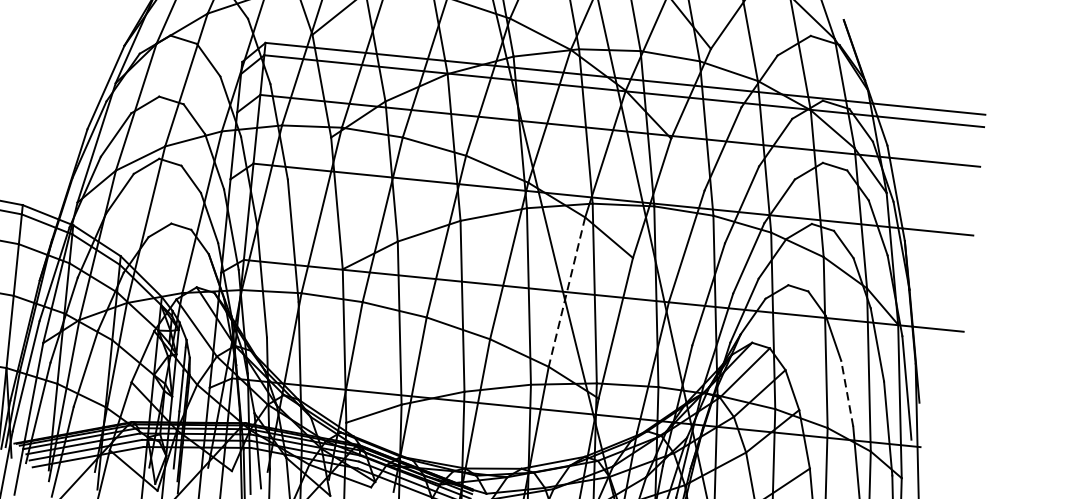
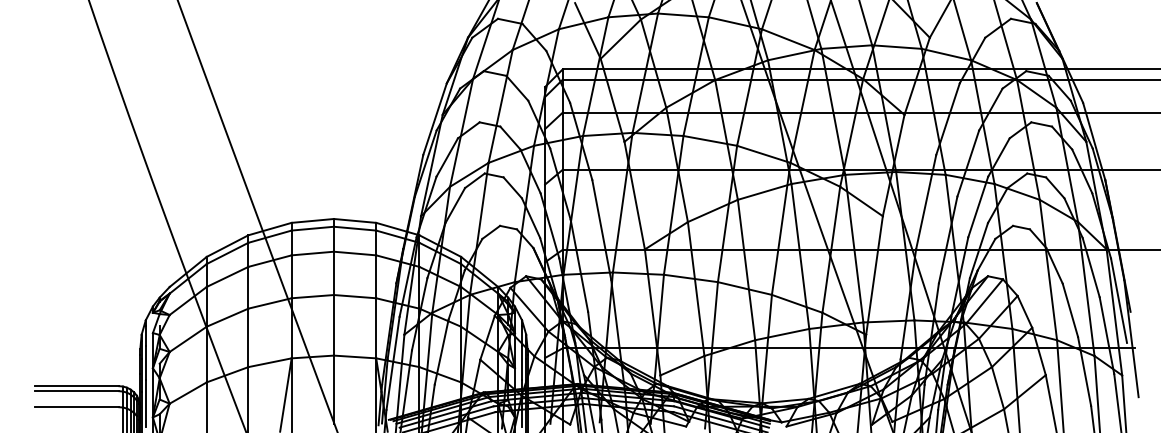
line: (567, 291) -> (831, 249), dashed -> solid
line: (847, 393) -> (1070, 310), dashed -> solid

